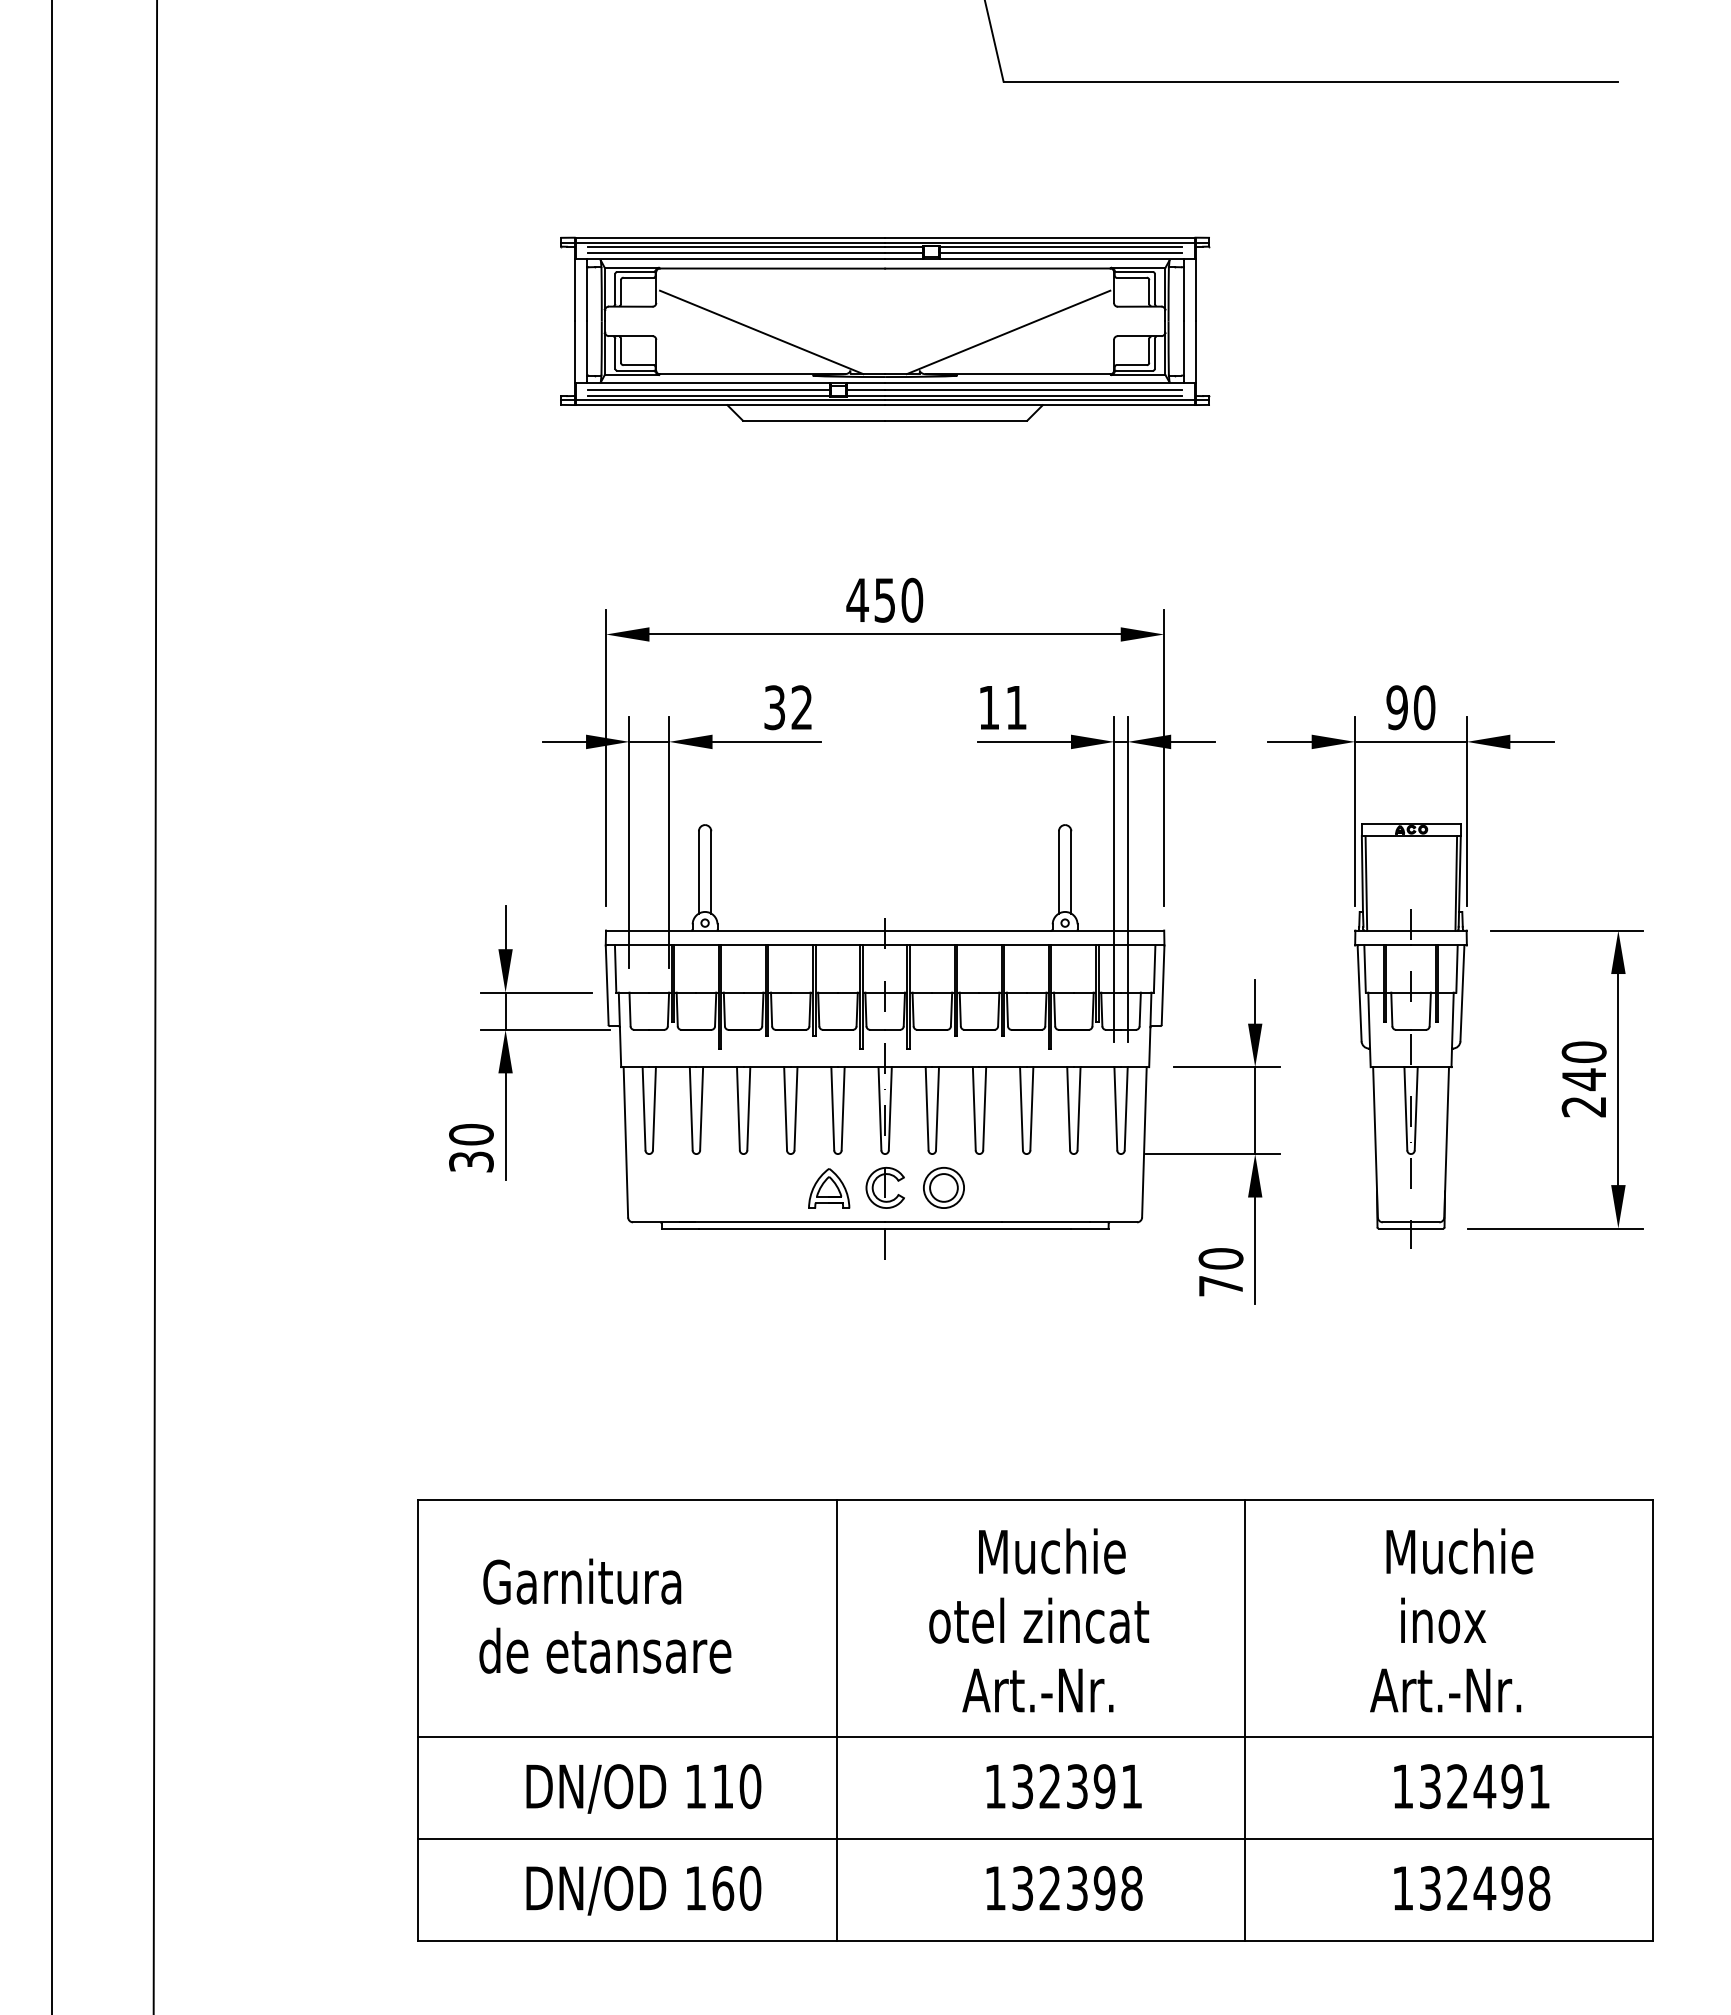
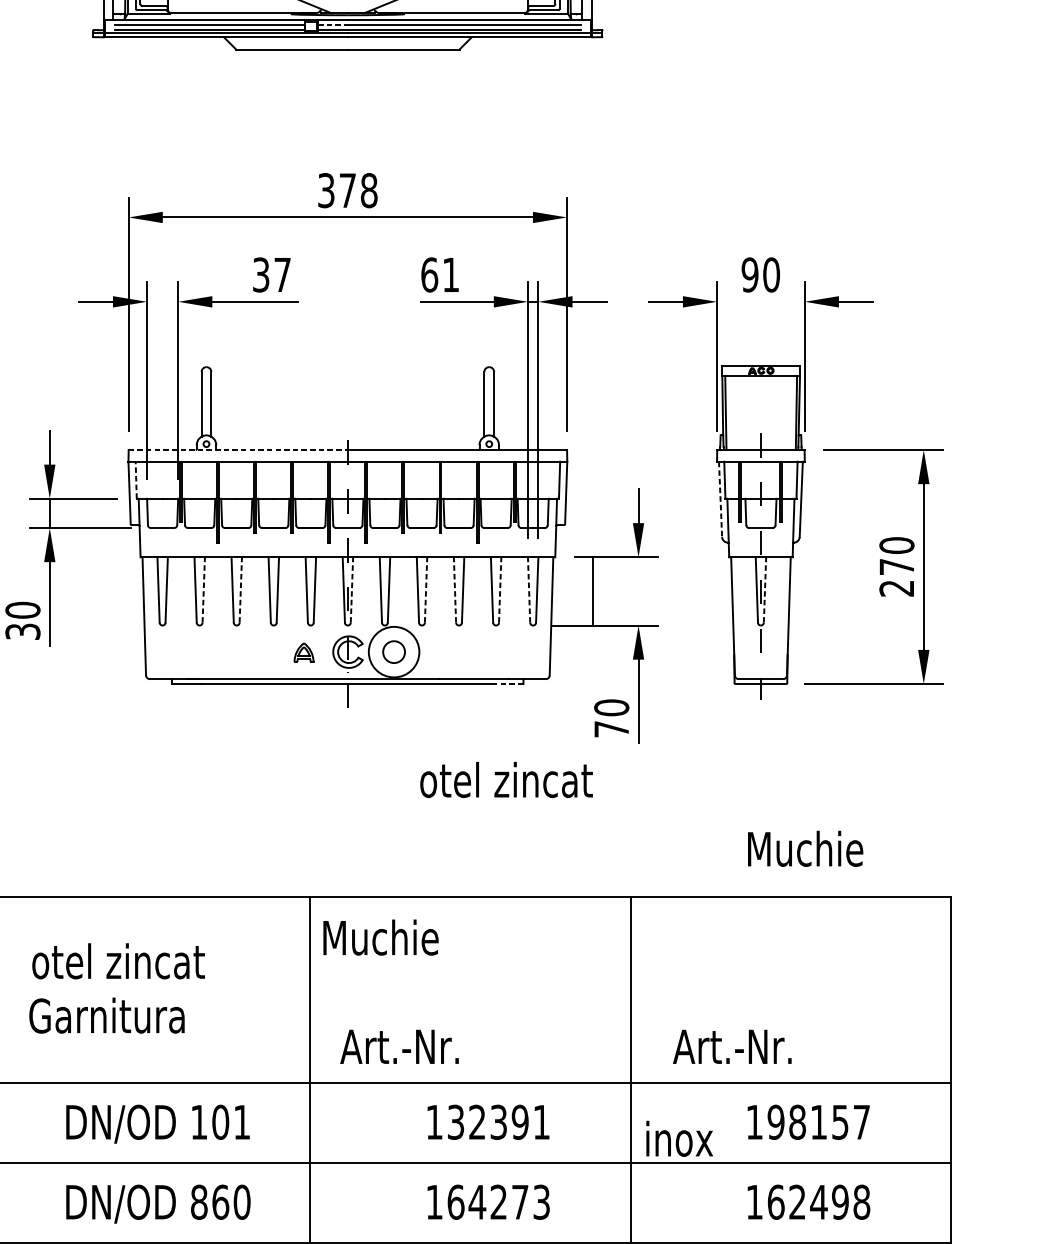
line: (866, 389) -> (333, 25), solid -> dashed
text: (884, 599) -> (347, 189), 450 -> 378
text: (801, 707) -> (282, 274), 32 -> 37
text: (989, 707) -> (429, 274), 11 -> 61
line: (649, 741) -> (162, 301), removed
line: (1410, 741) -> (760, 301), removed
line: (745, 930) -> (238, 449), solid -> dashed
line: (615, 969) -> (136, 480), solid -> dashed
line: (1359, 993) -> (720, 499), solid -> dashed
text: (1583, 1079) -> (896, 566), 240 -> 270
line: (701, 1108) -> (203, 589), solid -> dashed
line: (748, 1108) -> (240, 589), solid -> dashed
line: (890, 1108) -> (352, 589), solid -> dashed
line: (984, 1108) -> (425, 589), solid -> dashed
line: (1021, 1108) -> (454, 589), solid -> dashed
line: (1079, 1108) -> (500, 589), solid -> dashed
line: (1115, 1108) -> (528, 589), solid -> dashed
line: (1416, 1108) -> (765, 589), solid -> dashed
line: (1255, 1110) -> (593, 591), moved
circle: (943, 1187) -> (393, 651), size x1.6
part: (829, 1188) -> (304, 652), size x0.6
line: (1089, 1228) -> (508, 683), solid -> dashed
text: (1052, 1551) -> (381, 937), moved
text: (1459, 1551) -> (805, 848), moved
text: (593, 1581) -> (118, 961), Garnitura -> otel zincat
text: (1039, 1620) -> (506, 779), moved
text: (1443, 1620) -> (679, 1138), moved
text: (605, 1650) -> (128, 1015), de etansare -> Garnitura
text: (1037, 1690) -> (399, 1046), moved
text: (1445, 1690) -> (732, 1046), moved
text: (736, 1786) -> (231, 1122), 110 -> 101
text: (1484, 1786) -> (818, 1122), 132491 -> 198157
text: (695, 1888) -> (198, 1202), 160 -> 860
text: (1077, 1888) -> (498, 1202), 132398 -> 164273
text: (1430, 1888) -> (776, 1202), 132498 -> 162498

